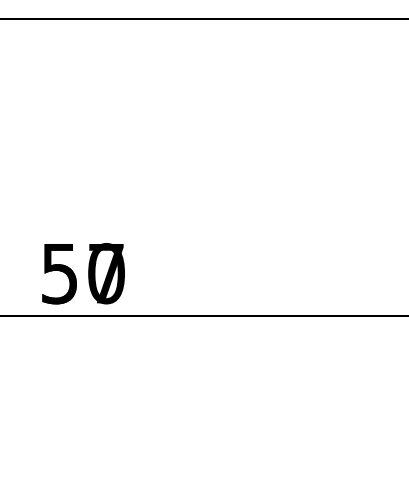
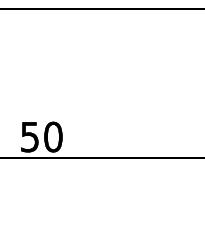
text: (106, 272) -> (53, 136), 57 -> 50

